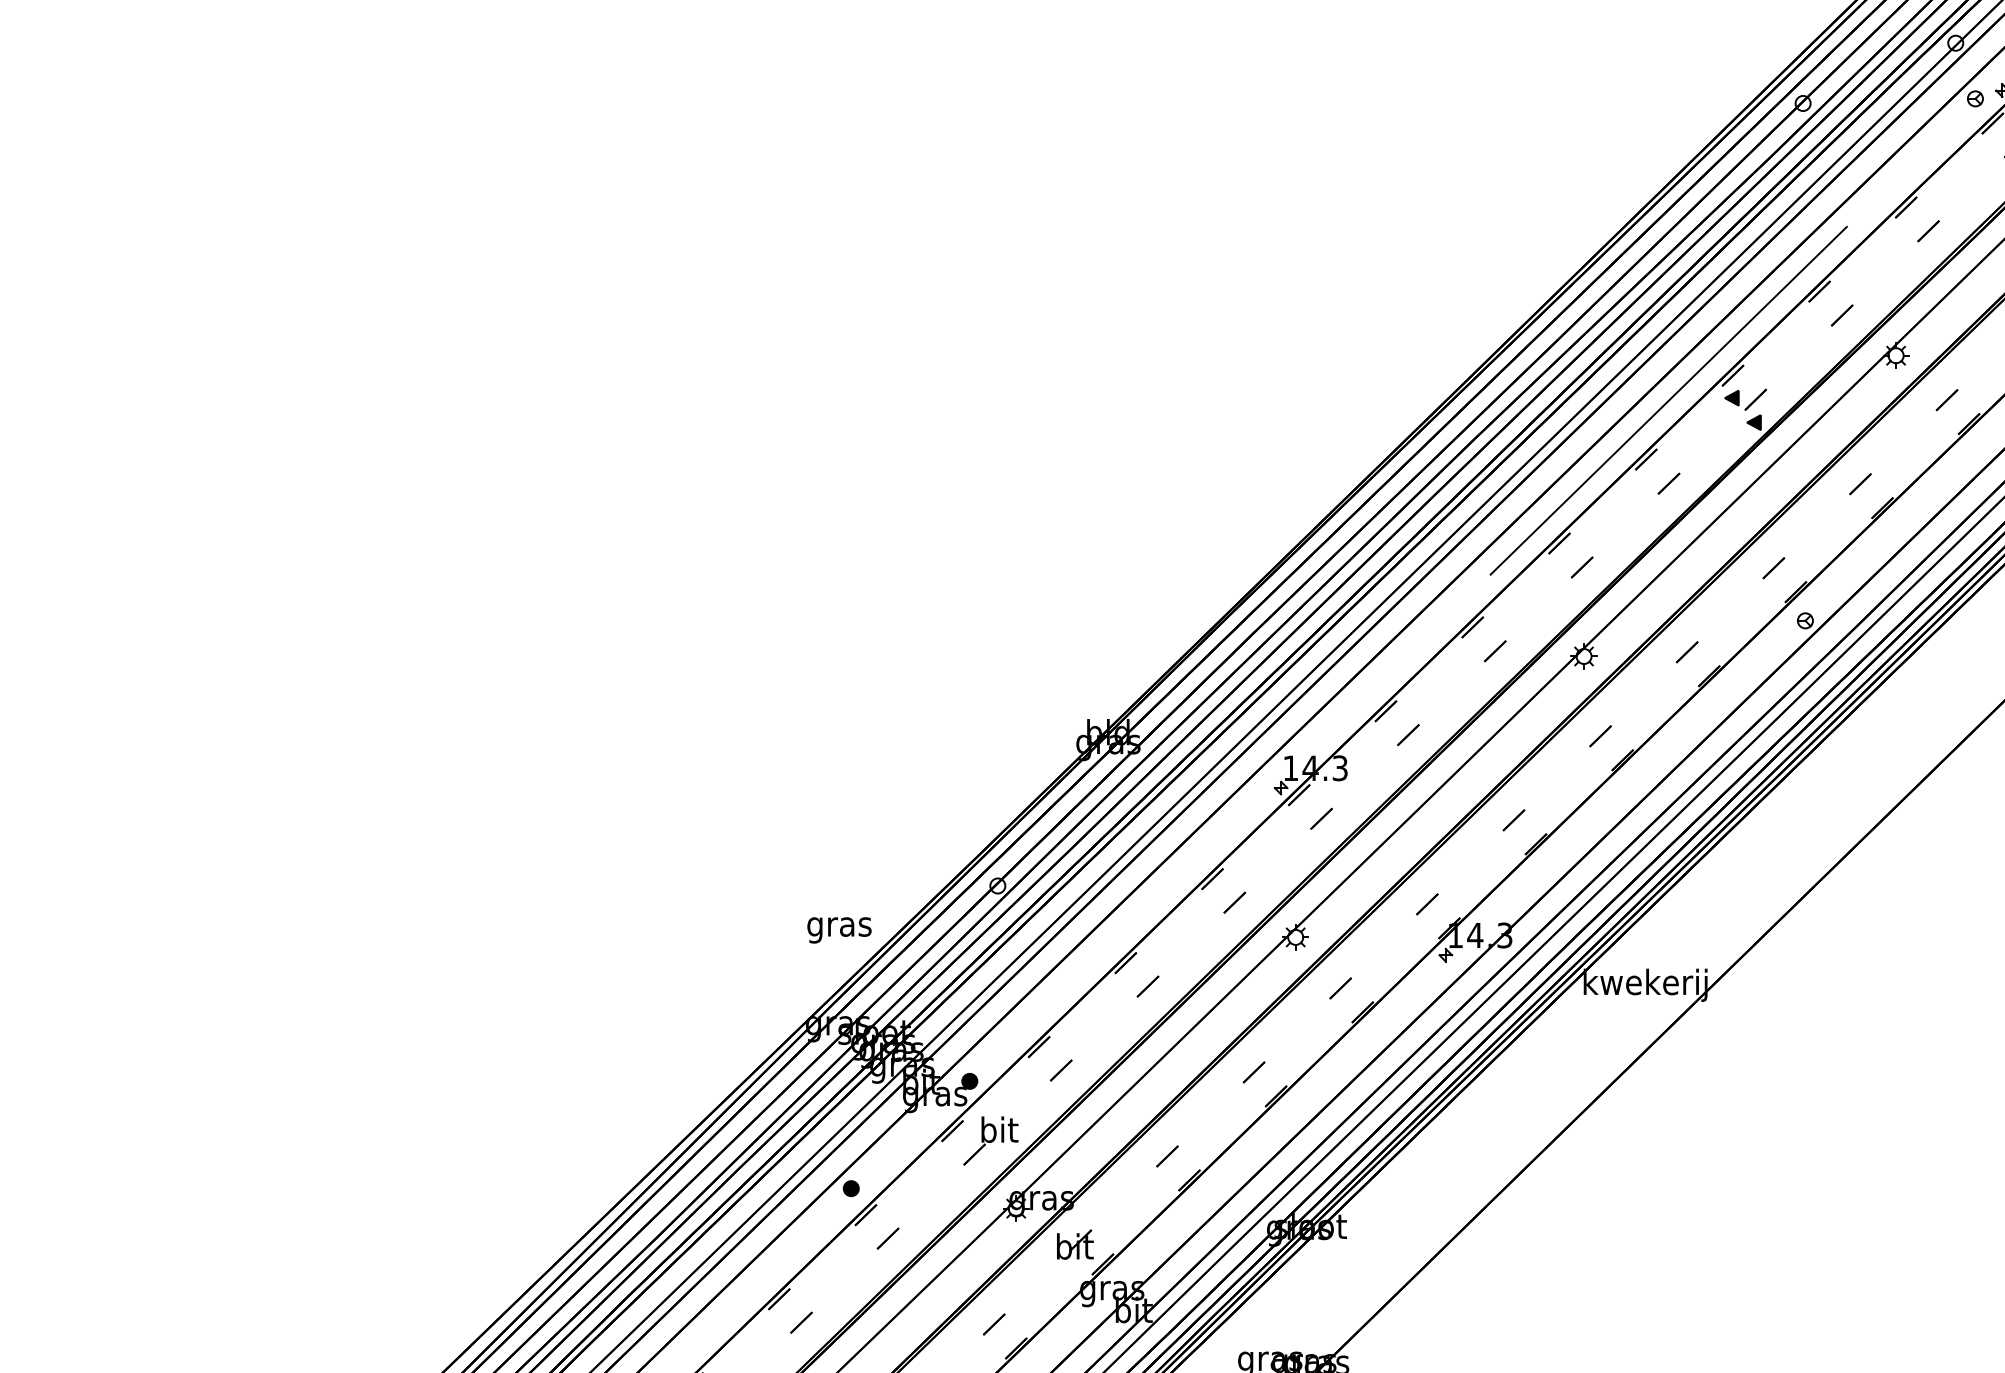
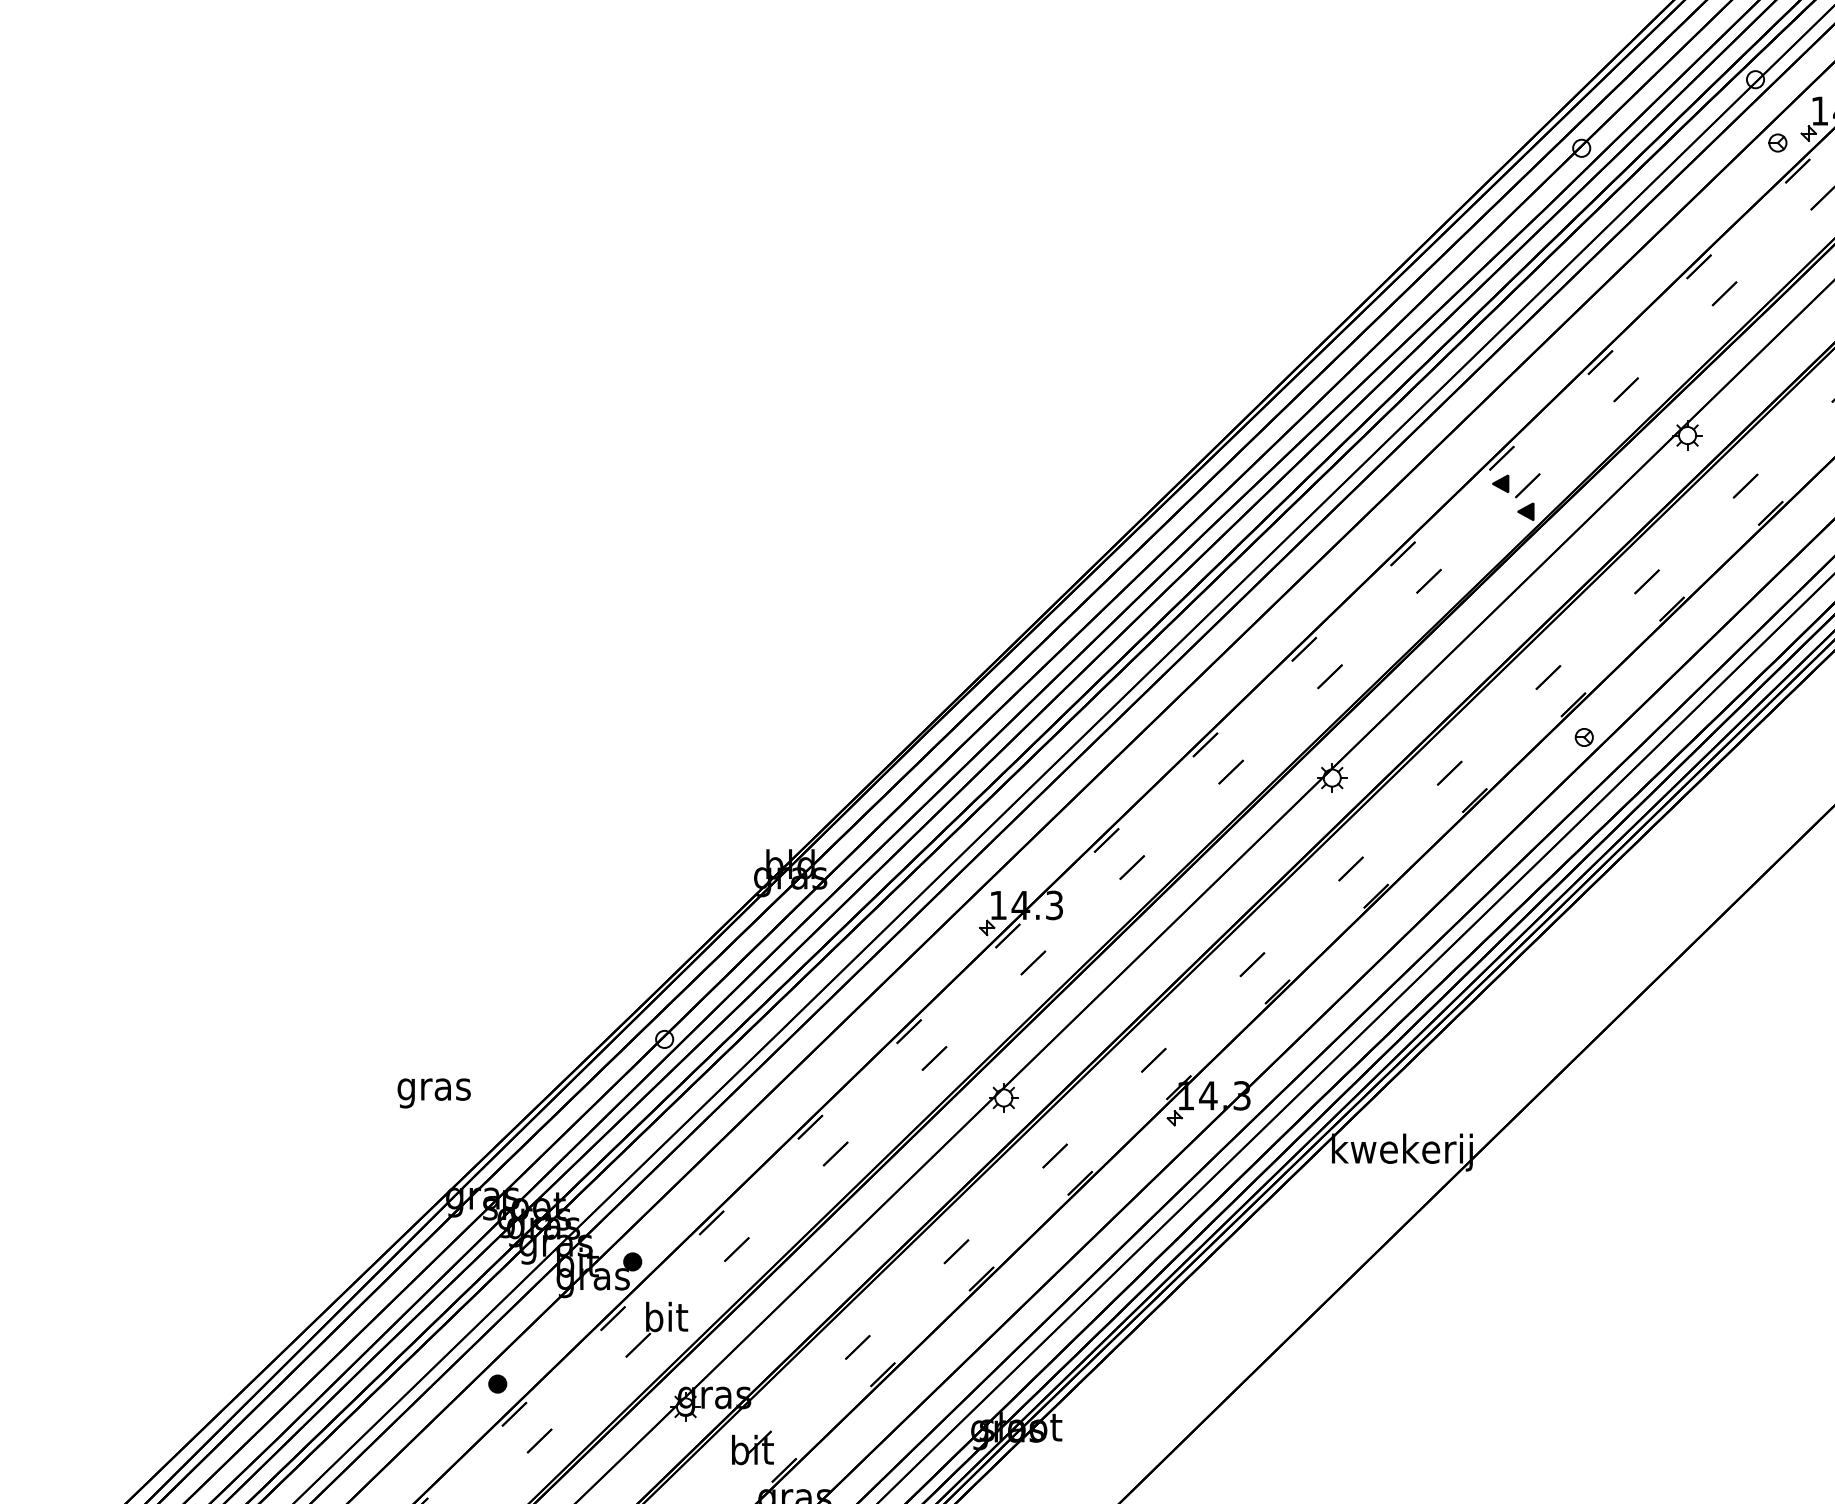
line: (1668, 400) -> (1428, 486), removed
text: (839, 930) -> (434, 1093), moved

